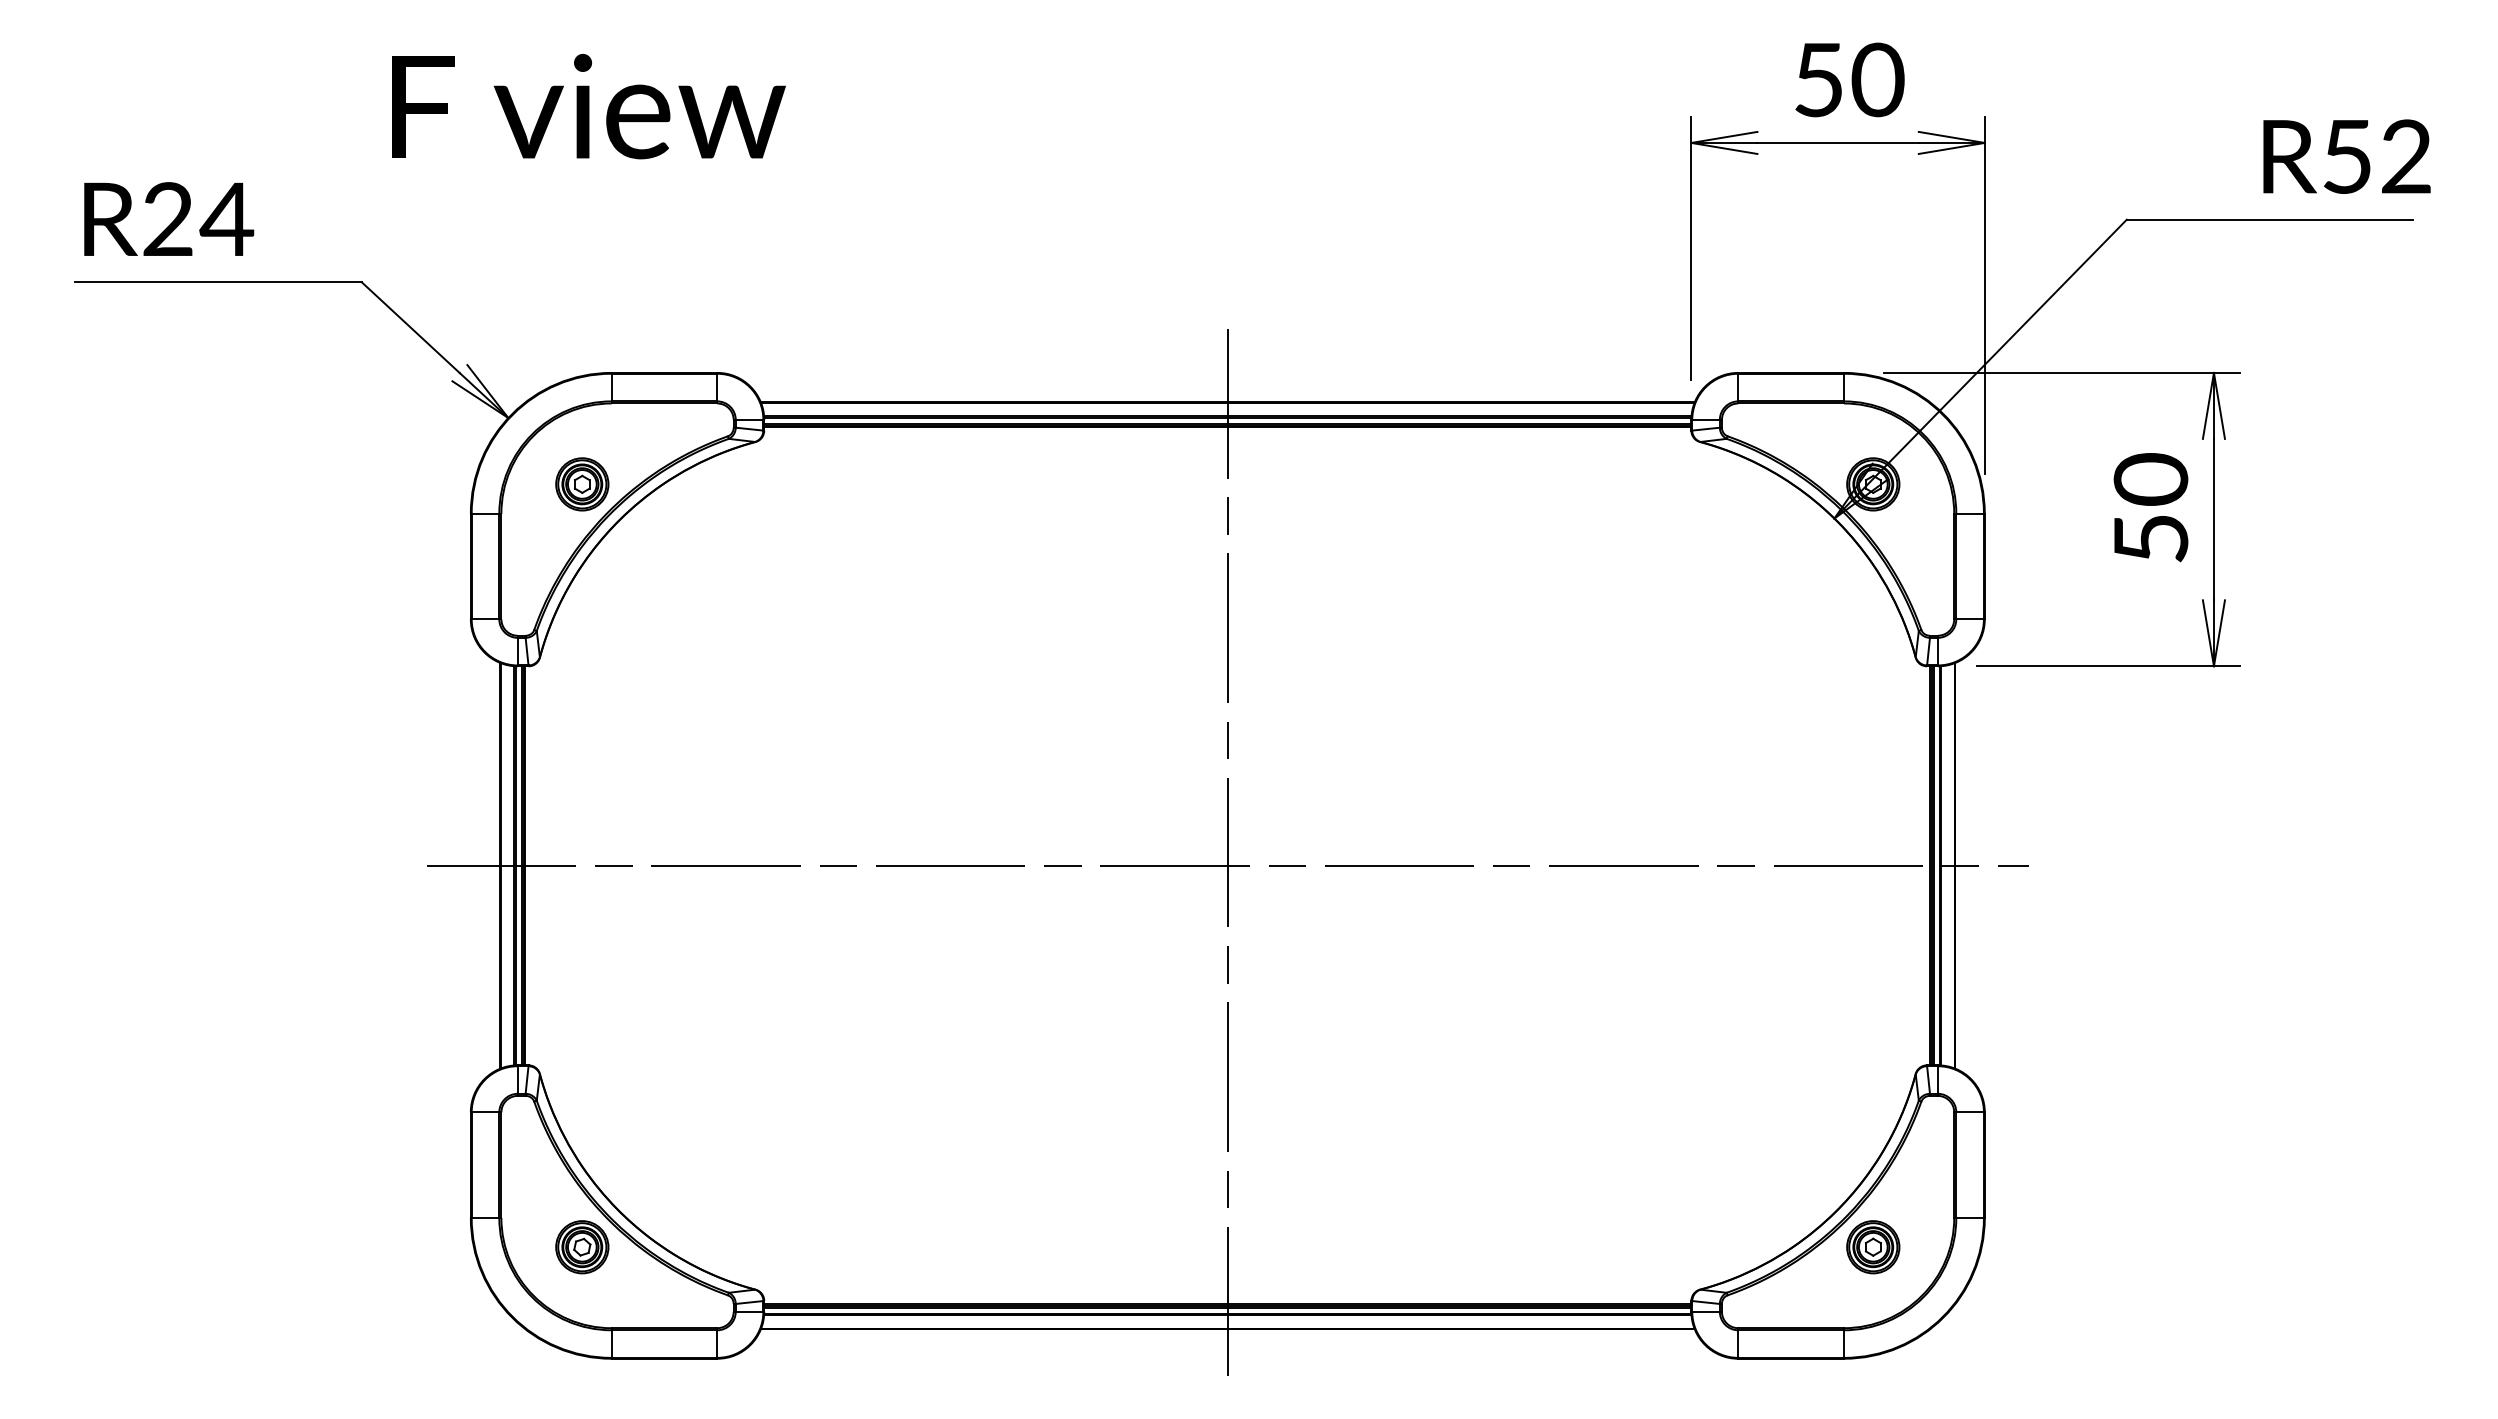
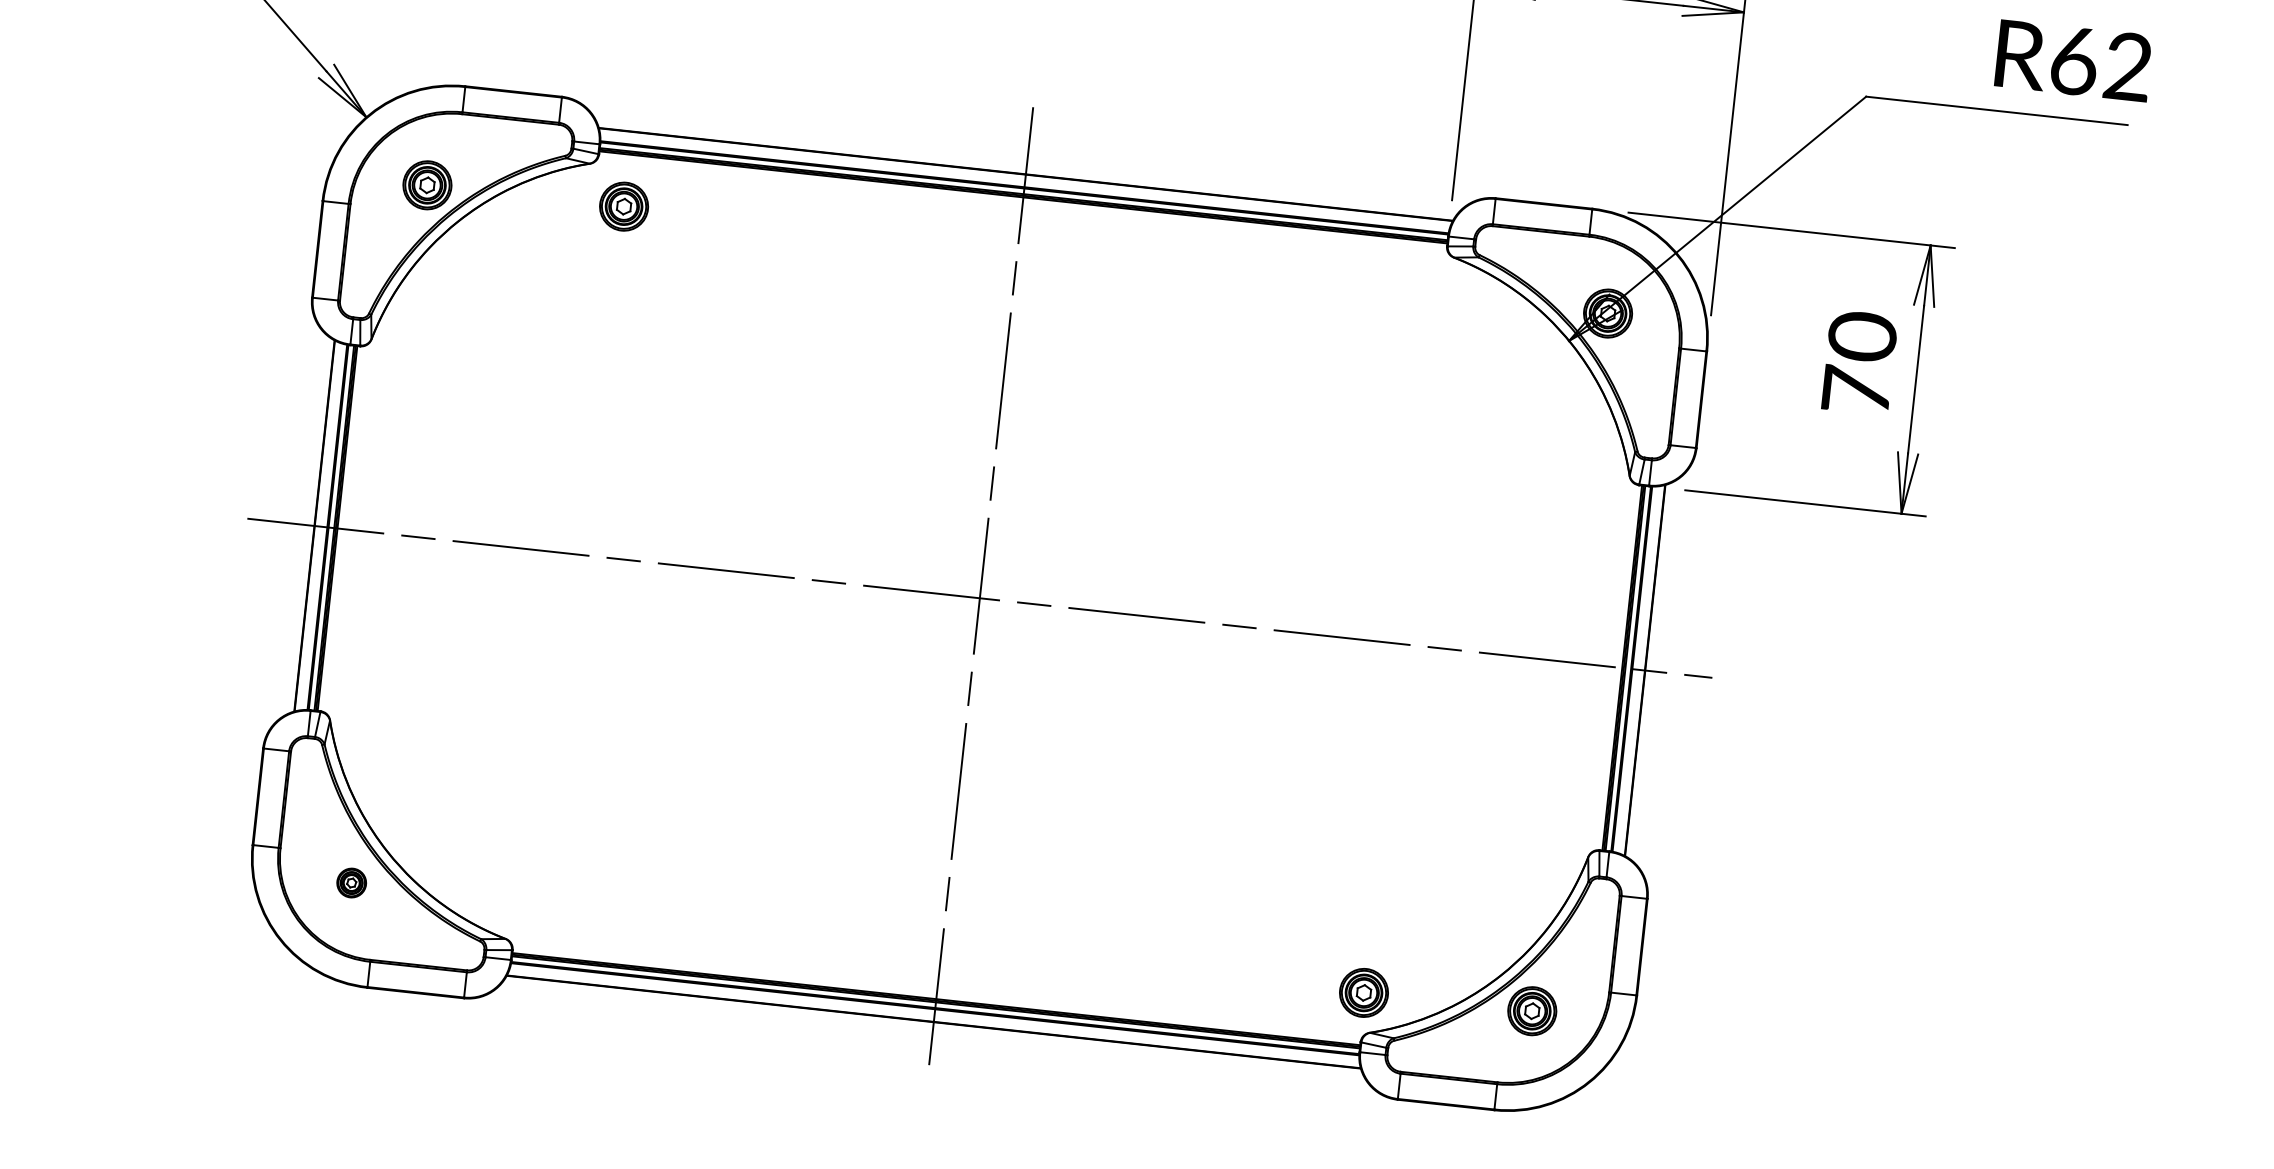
text: (2347, 156) -> (2074, 60), R52 -> R62
part: (797, 484) -> (624, 206), added
text: (2151, 537) -> (1857, 389), 50 -> 70
part: (582, 1247) -> (351, 883), size x0.6
part: (1689, 1247) -> (1364, 993), added

